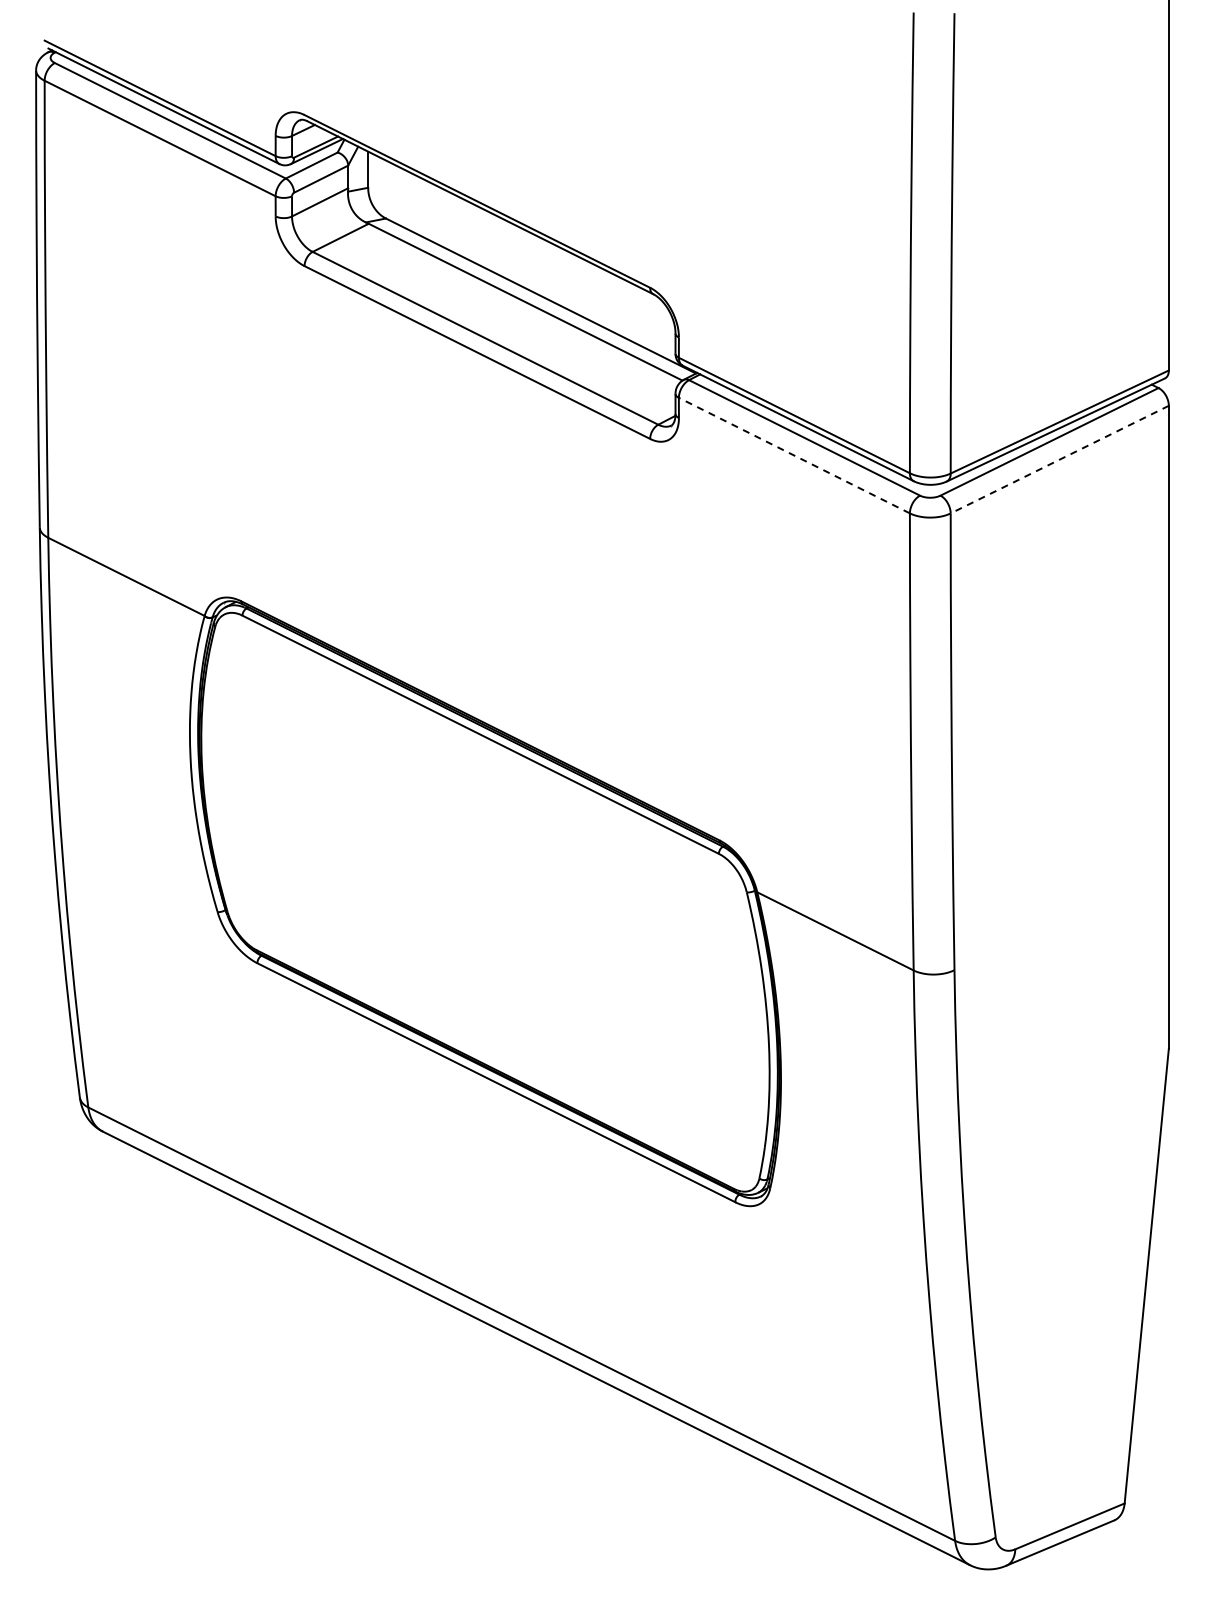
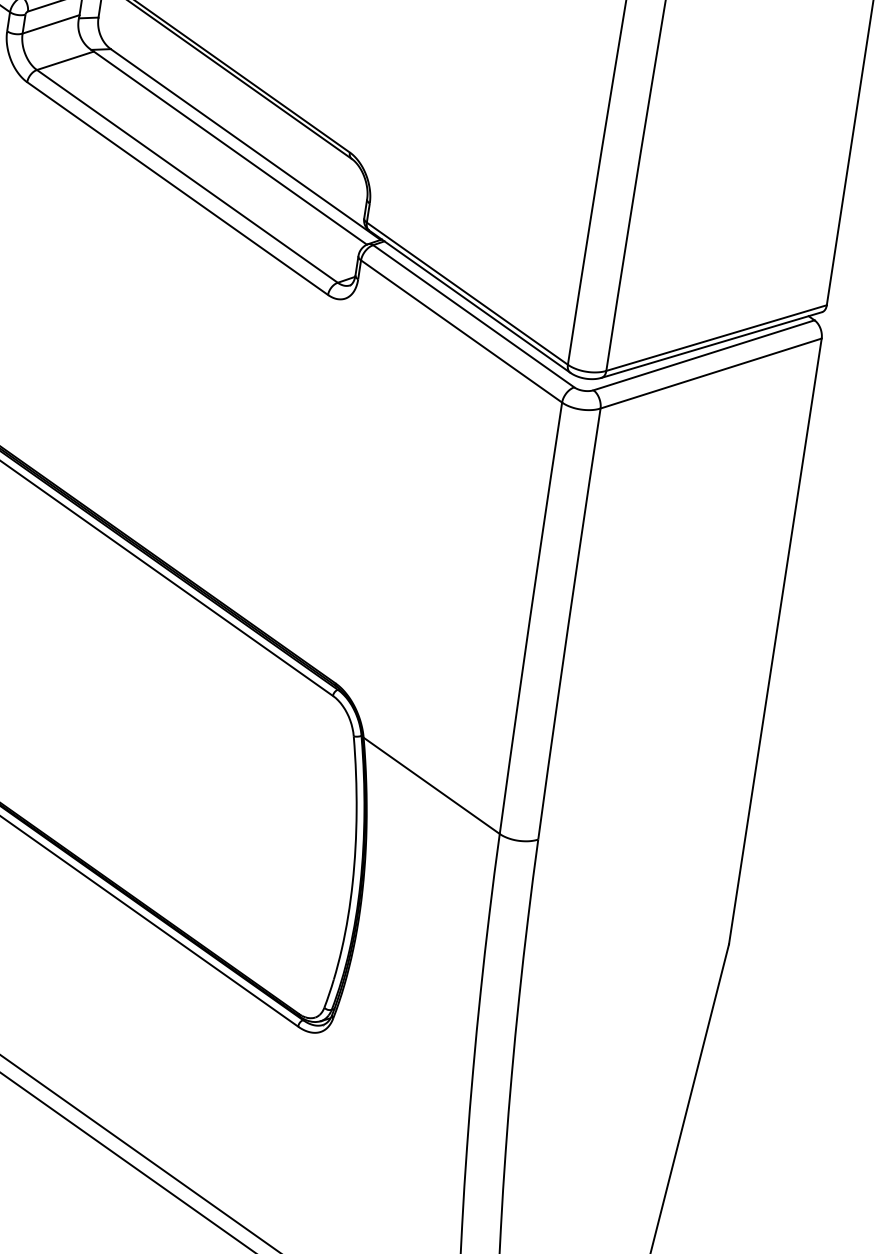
line: (793, 455) -> (460, 331), dashed -> solid
line: (1059, 459) -> (710, 373), dashed -> solid

